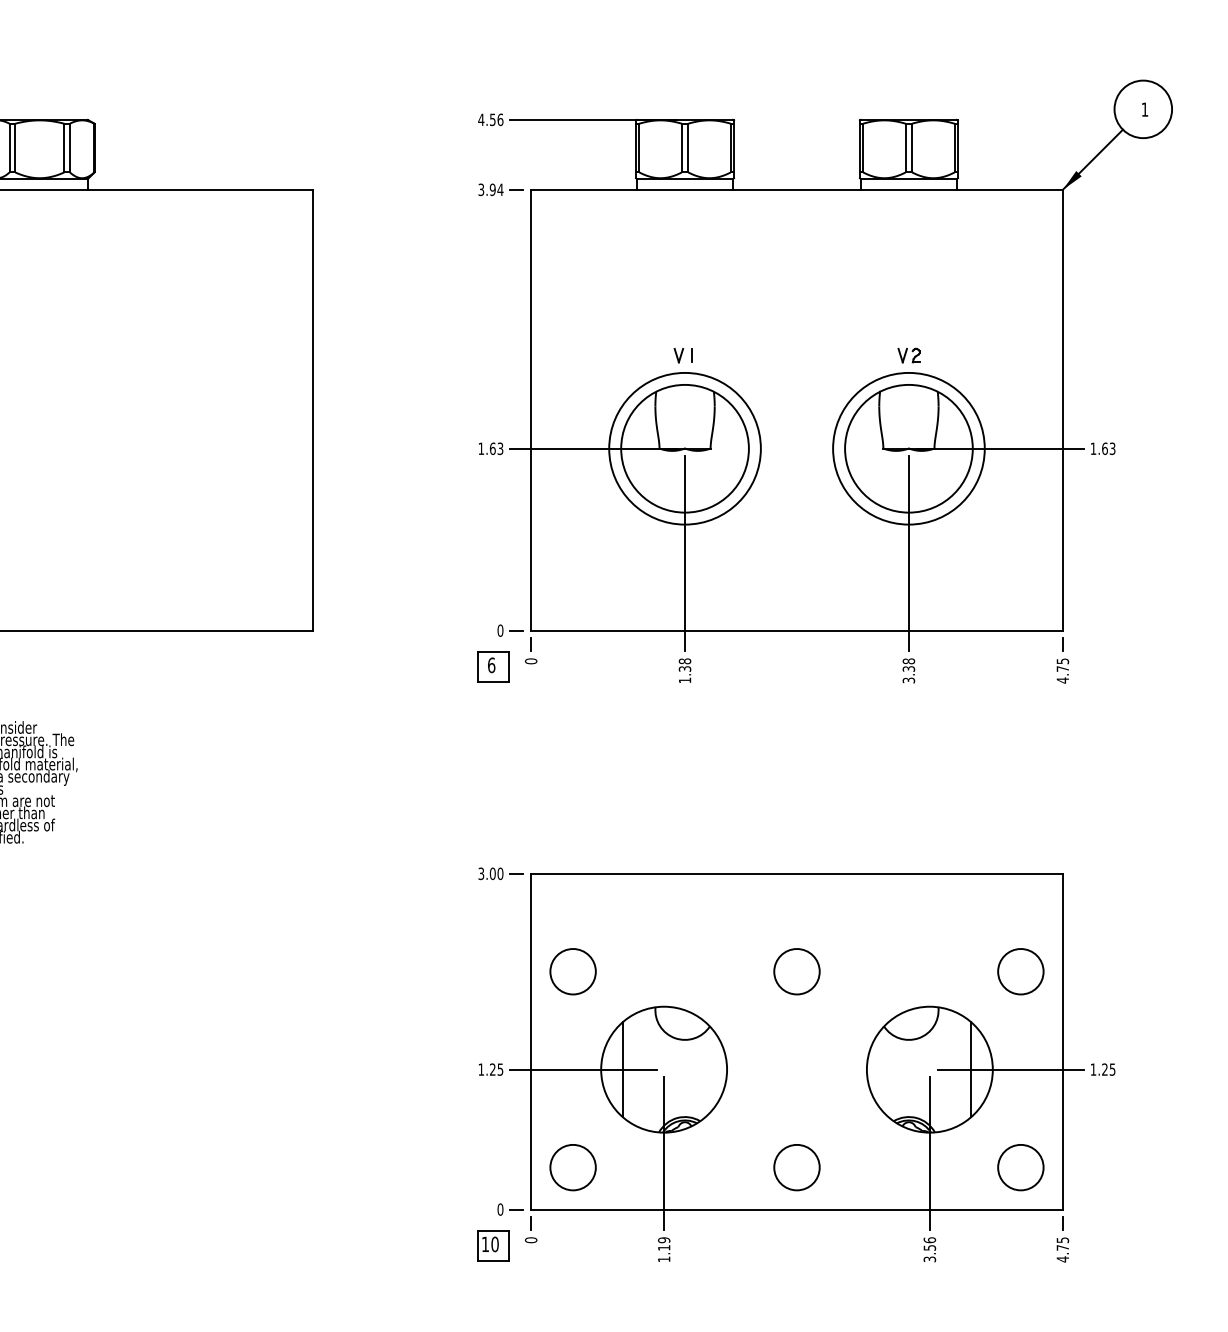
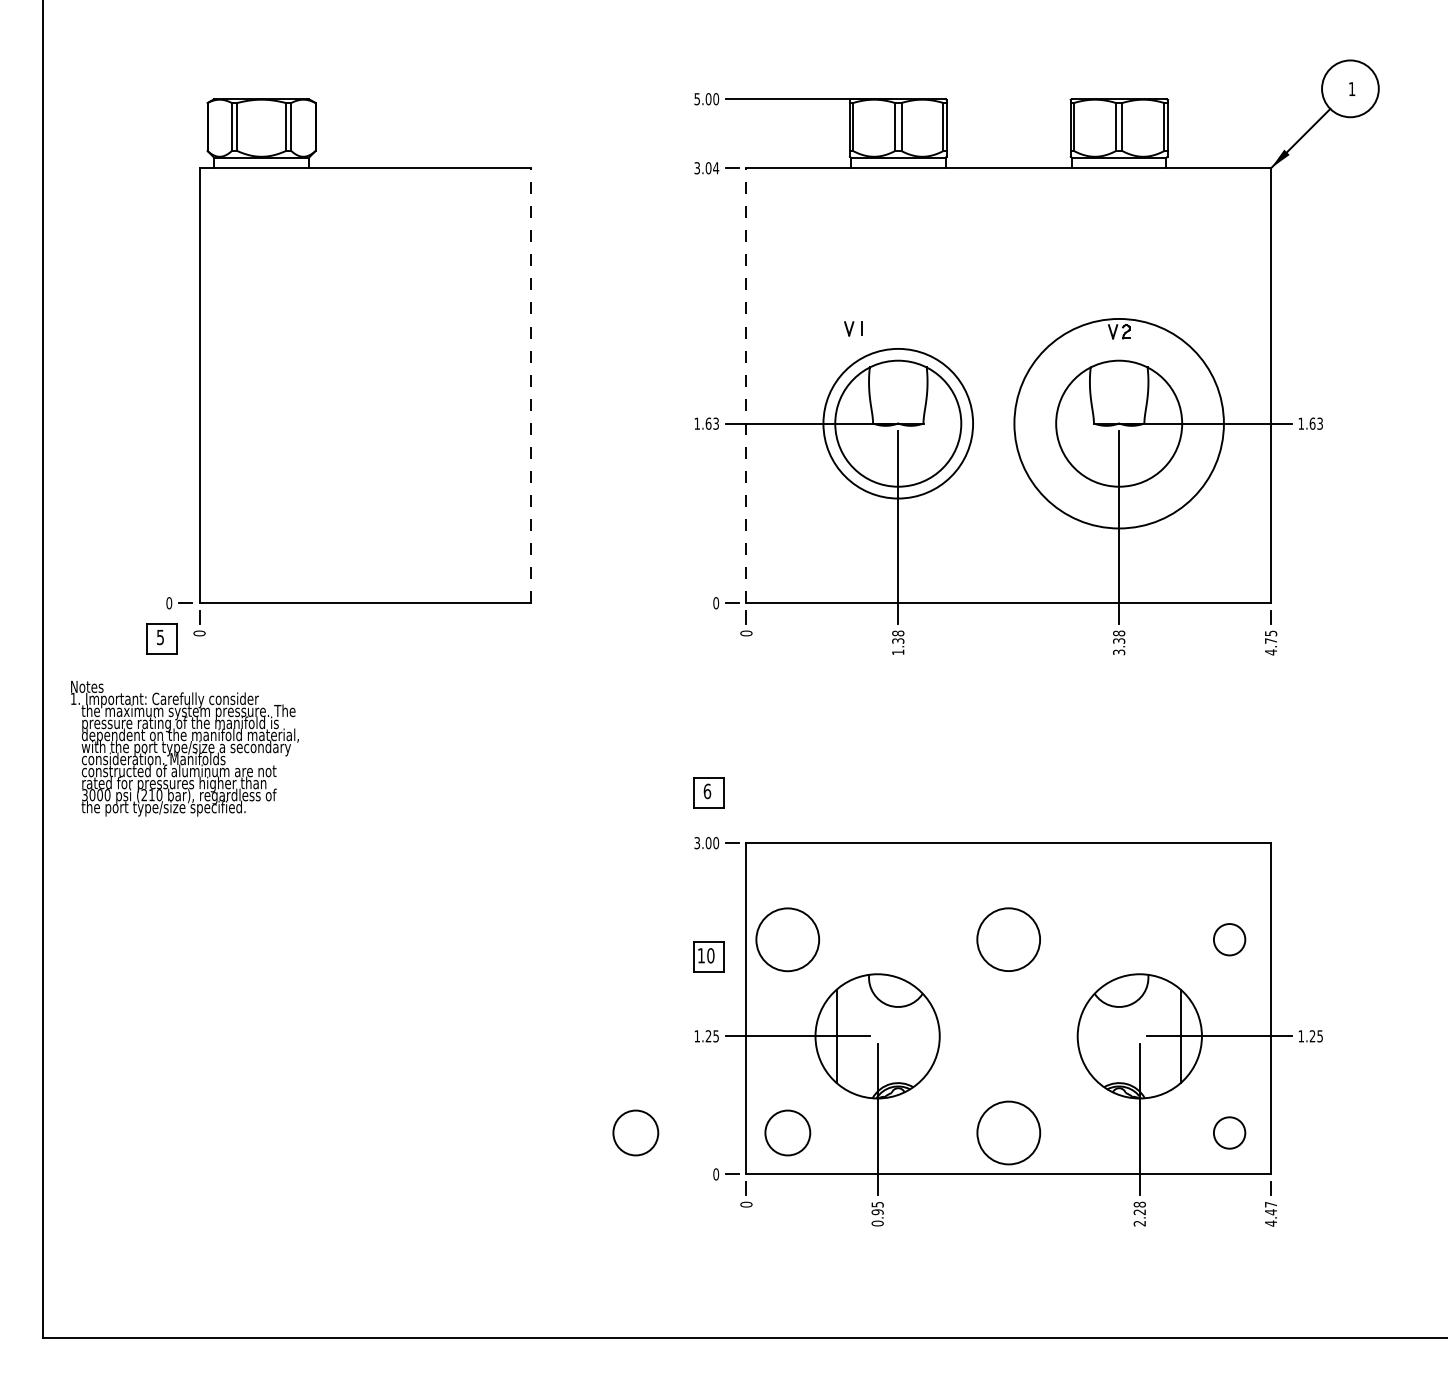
text: (490, 120) -> (706, 99), 4.56 -> 5.00
text: (492, 190) -> (708, 168), 3.94 -> 3.04
part: (683, 355) -> (853, 328), moved
line: (312, 410) -> (530, 385), solid -> dashed
line: (531, 410) -> (746, 385), solid -> dashed
circle: (909, 448) -> (1119, 423), size x1.4
part: (492, 666) -> (708, 792), moved
circle: (572, 971) -> (787, 939), size x1.4
circle: (796, 971) -> (1008, 939), size x1.4
circle: (1020, 971) -> (1229, 939), size x0.7
circle: (418, 1167) -> (635, 1132), added
circle: (796, 1167) -> (1008, 1132), size x1.4
circle: (1020, 1167) -> (1229, 1132), size x0.7
text: (1063, 1244) -> (1271, 1208), 4.75 -> 4.47
part: (492, 1245) -> (708, 956), moved
text: (663, 1249) -> (877, 1213), 1.19 -> 0.95
text: (929, 1249) -> (1139, 1213), 3.56 -> 2.28

